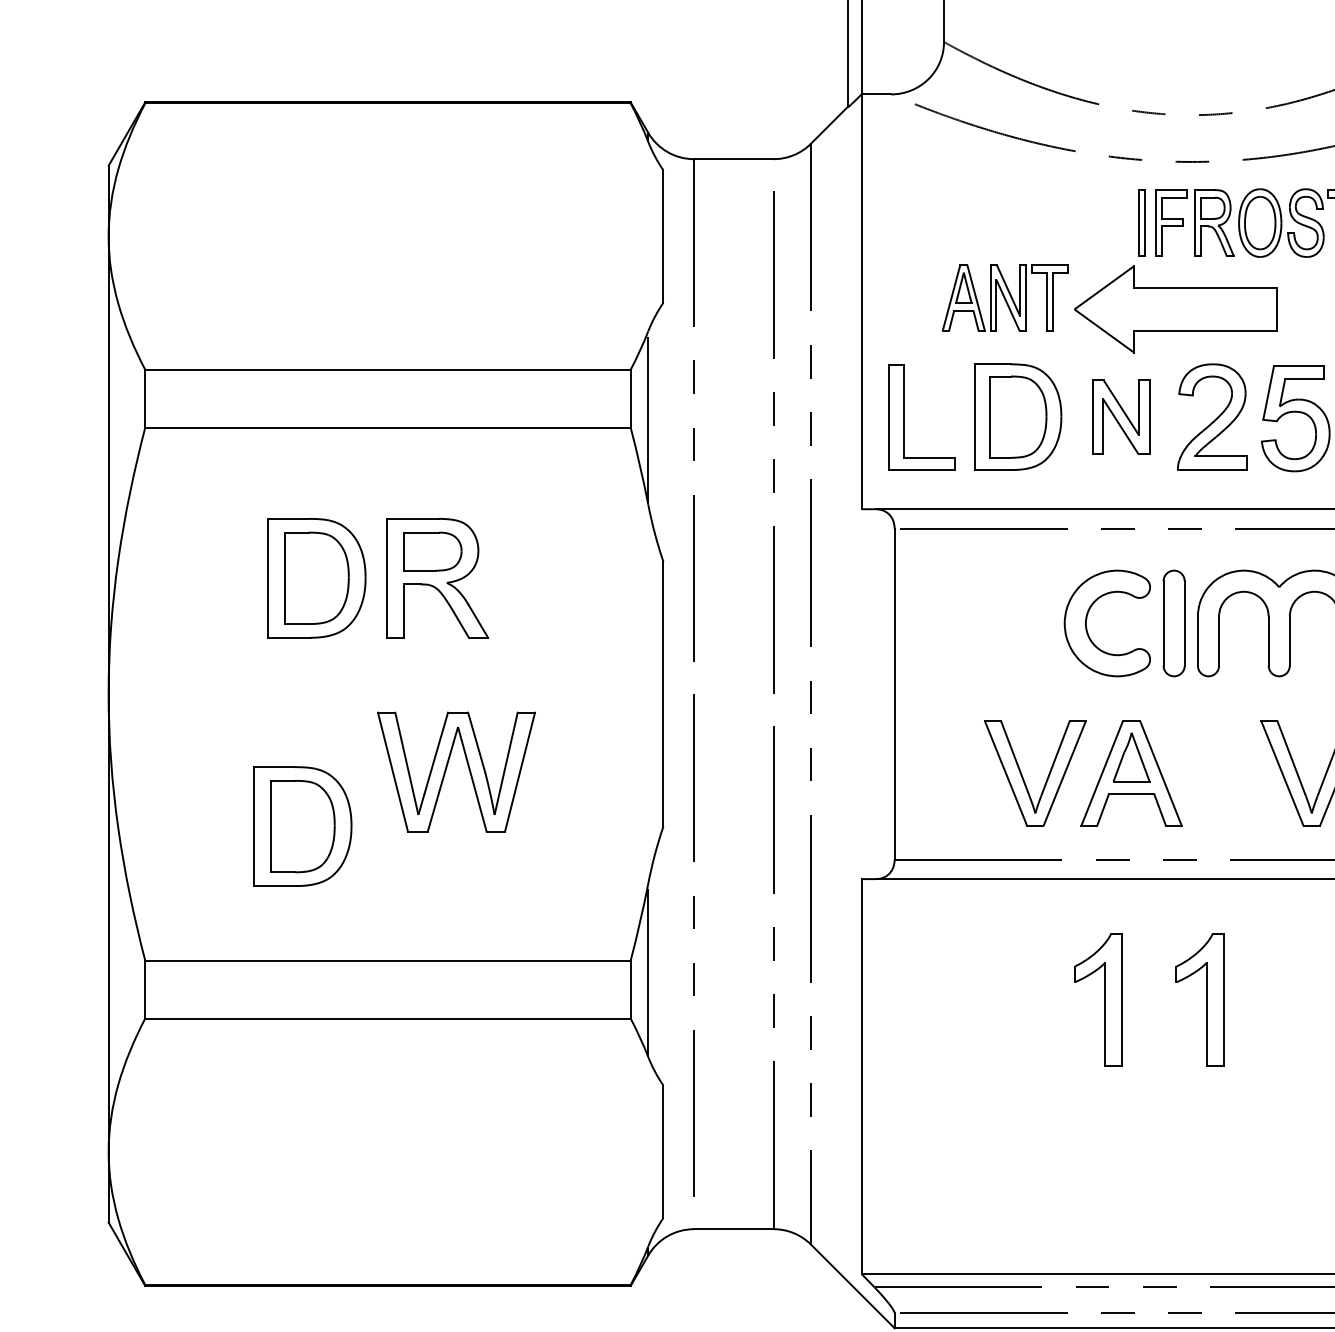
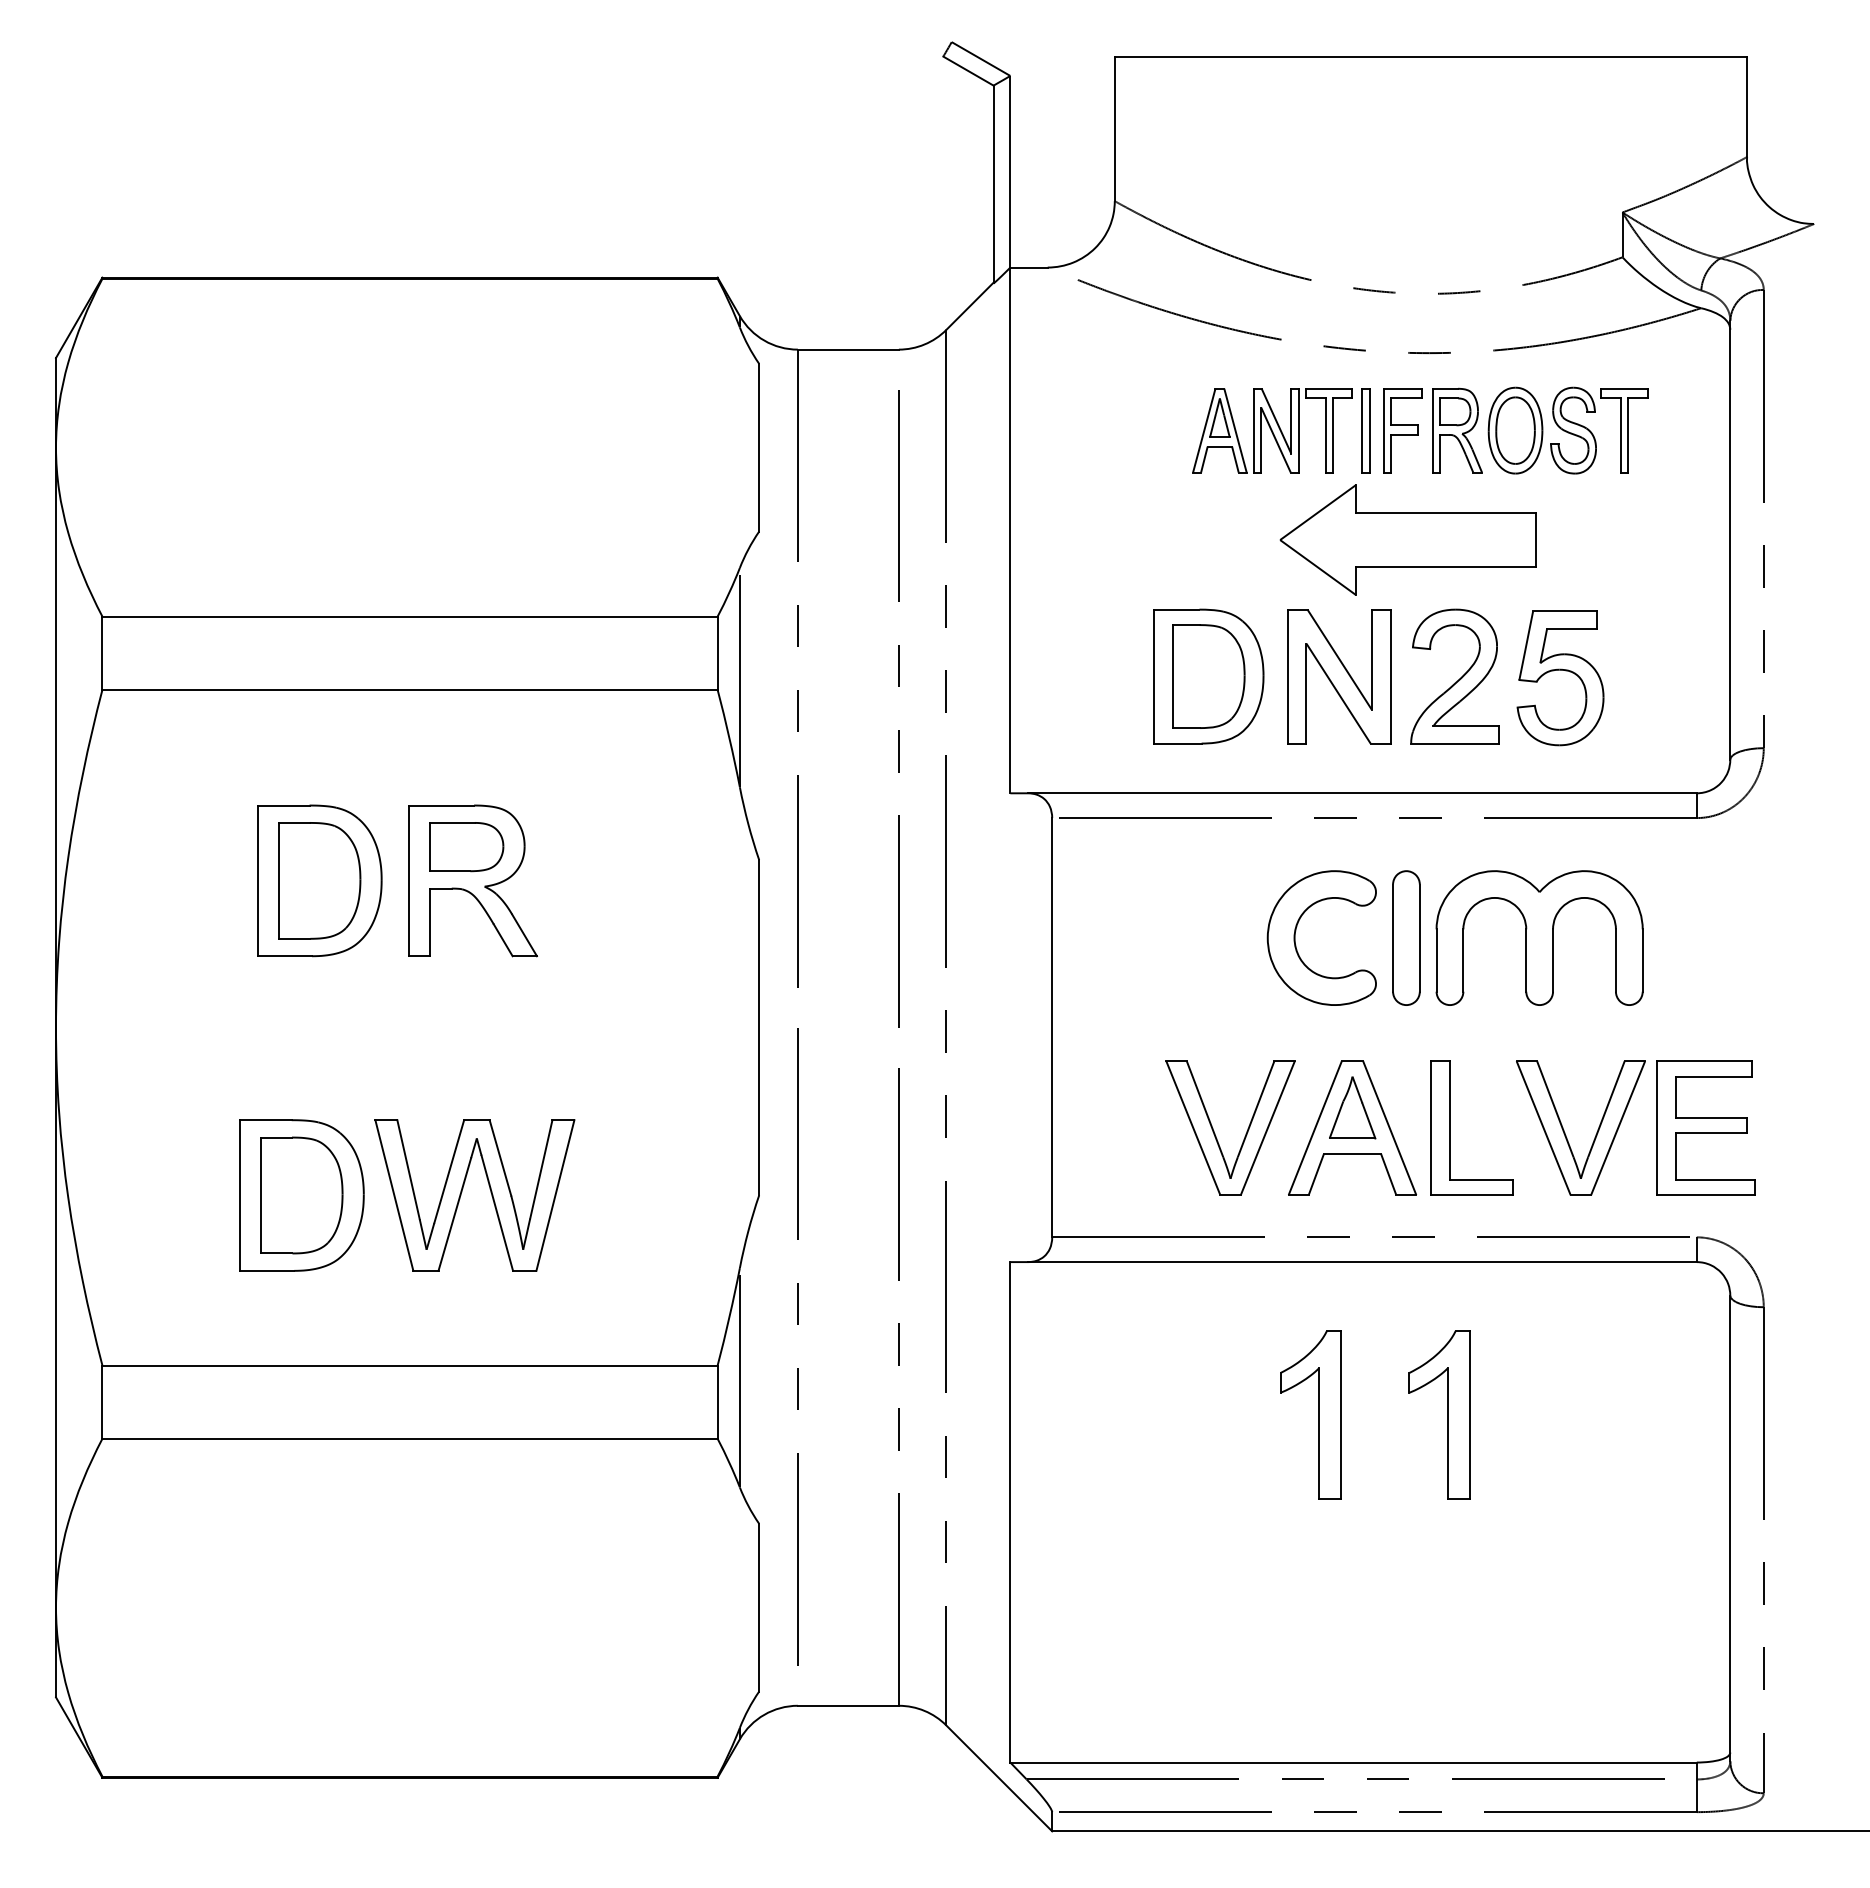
part: (1005, 297) -> (1272, 430), moved
part: (905, 417) -> (1450, 1127), moved
part: (1121, 417) -> (1339, 676), size x1.43
part: (446, 769) -> (462, 1192), moved

